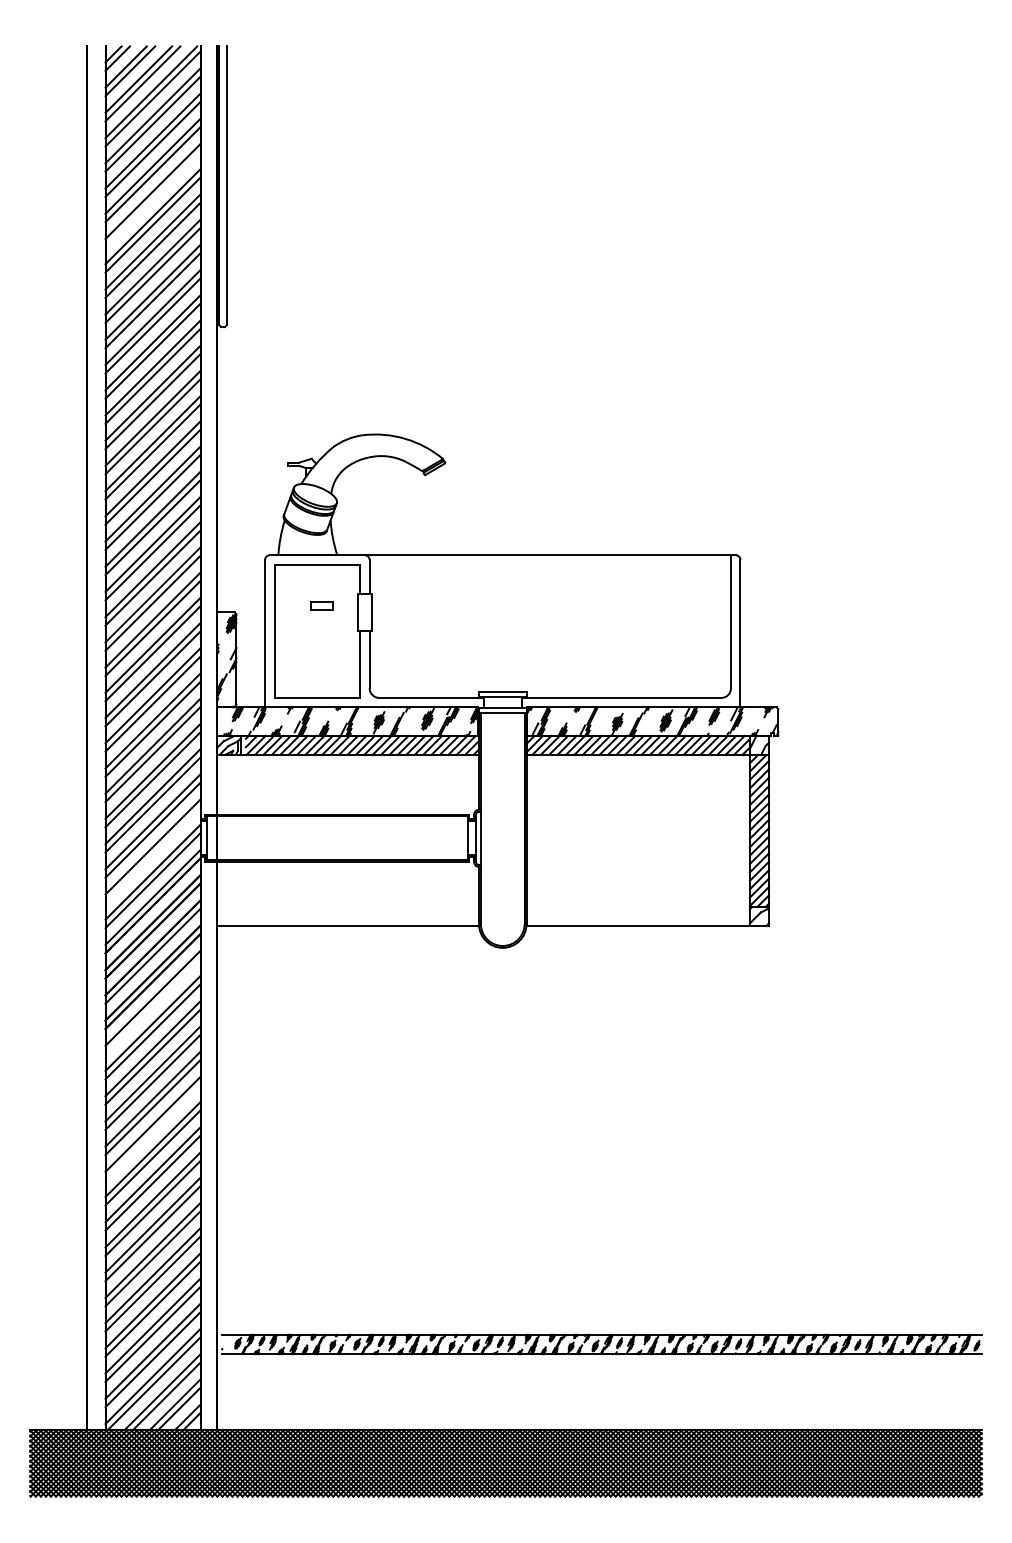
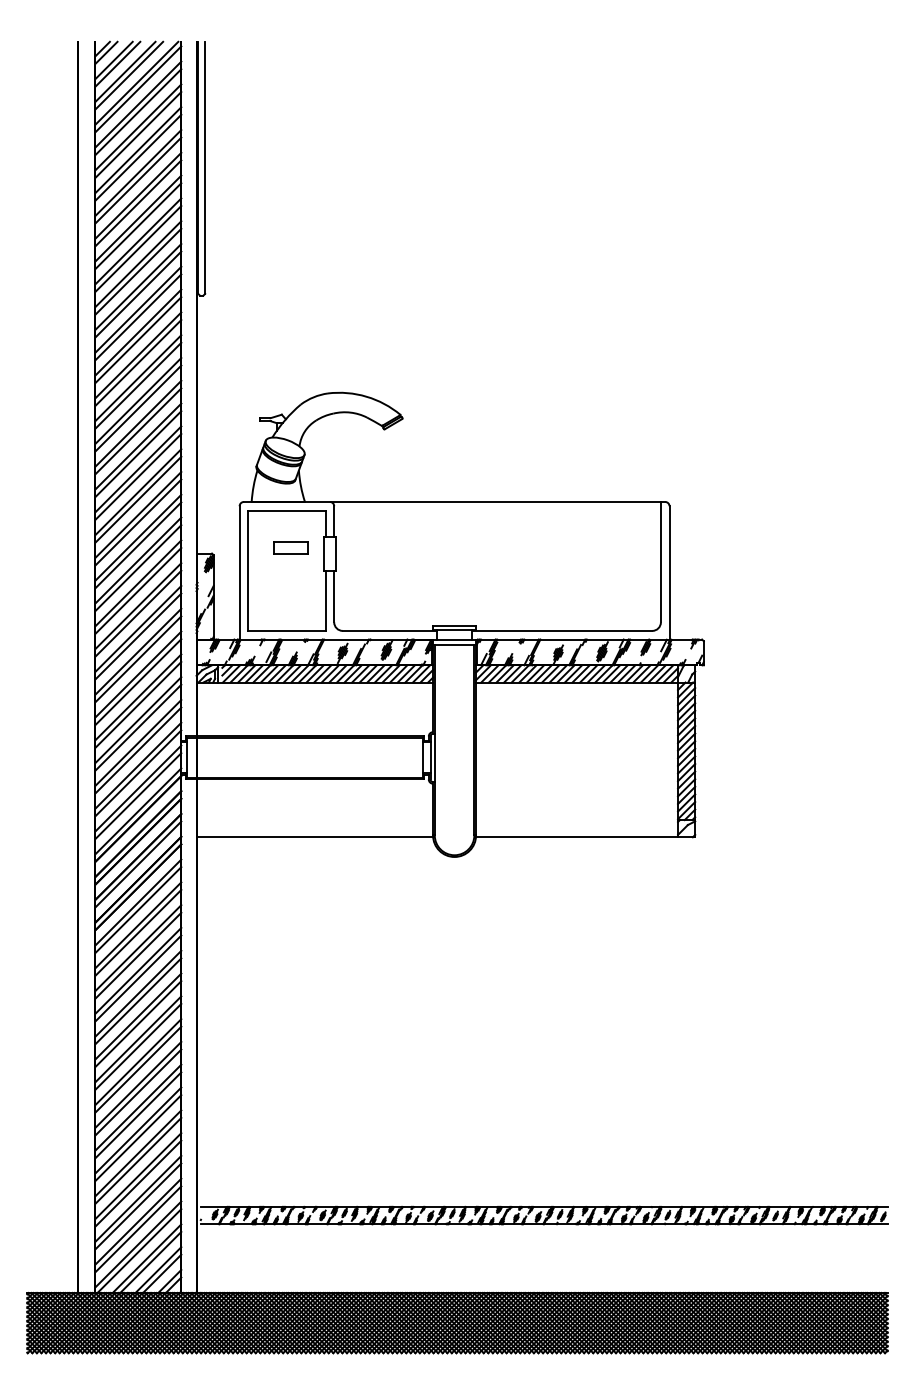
line: (153, 199) -> (138, 180), added
part: (321, 605) -> (290, 547), size x1.67
line: (153, 855) -> (138, 773), added
line: (153, 1007) -> (138, 910), added
line: (153, 1133) -> (138, 1024), added

